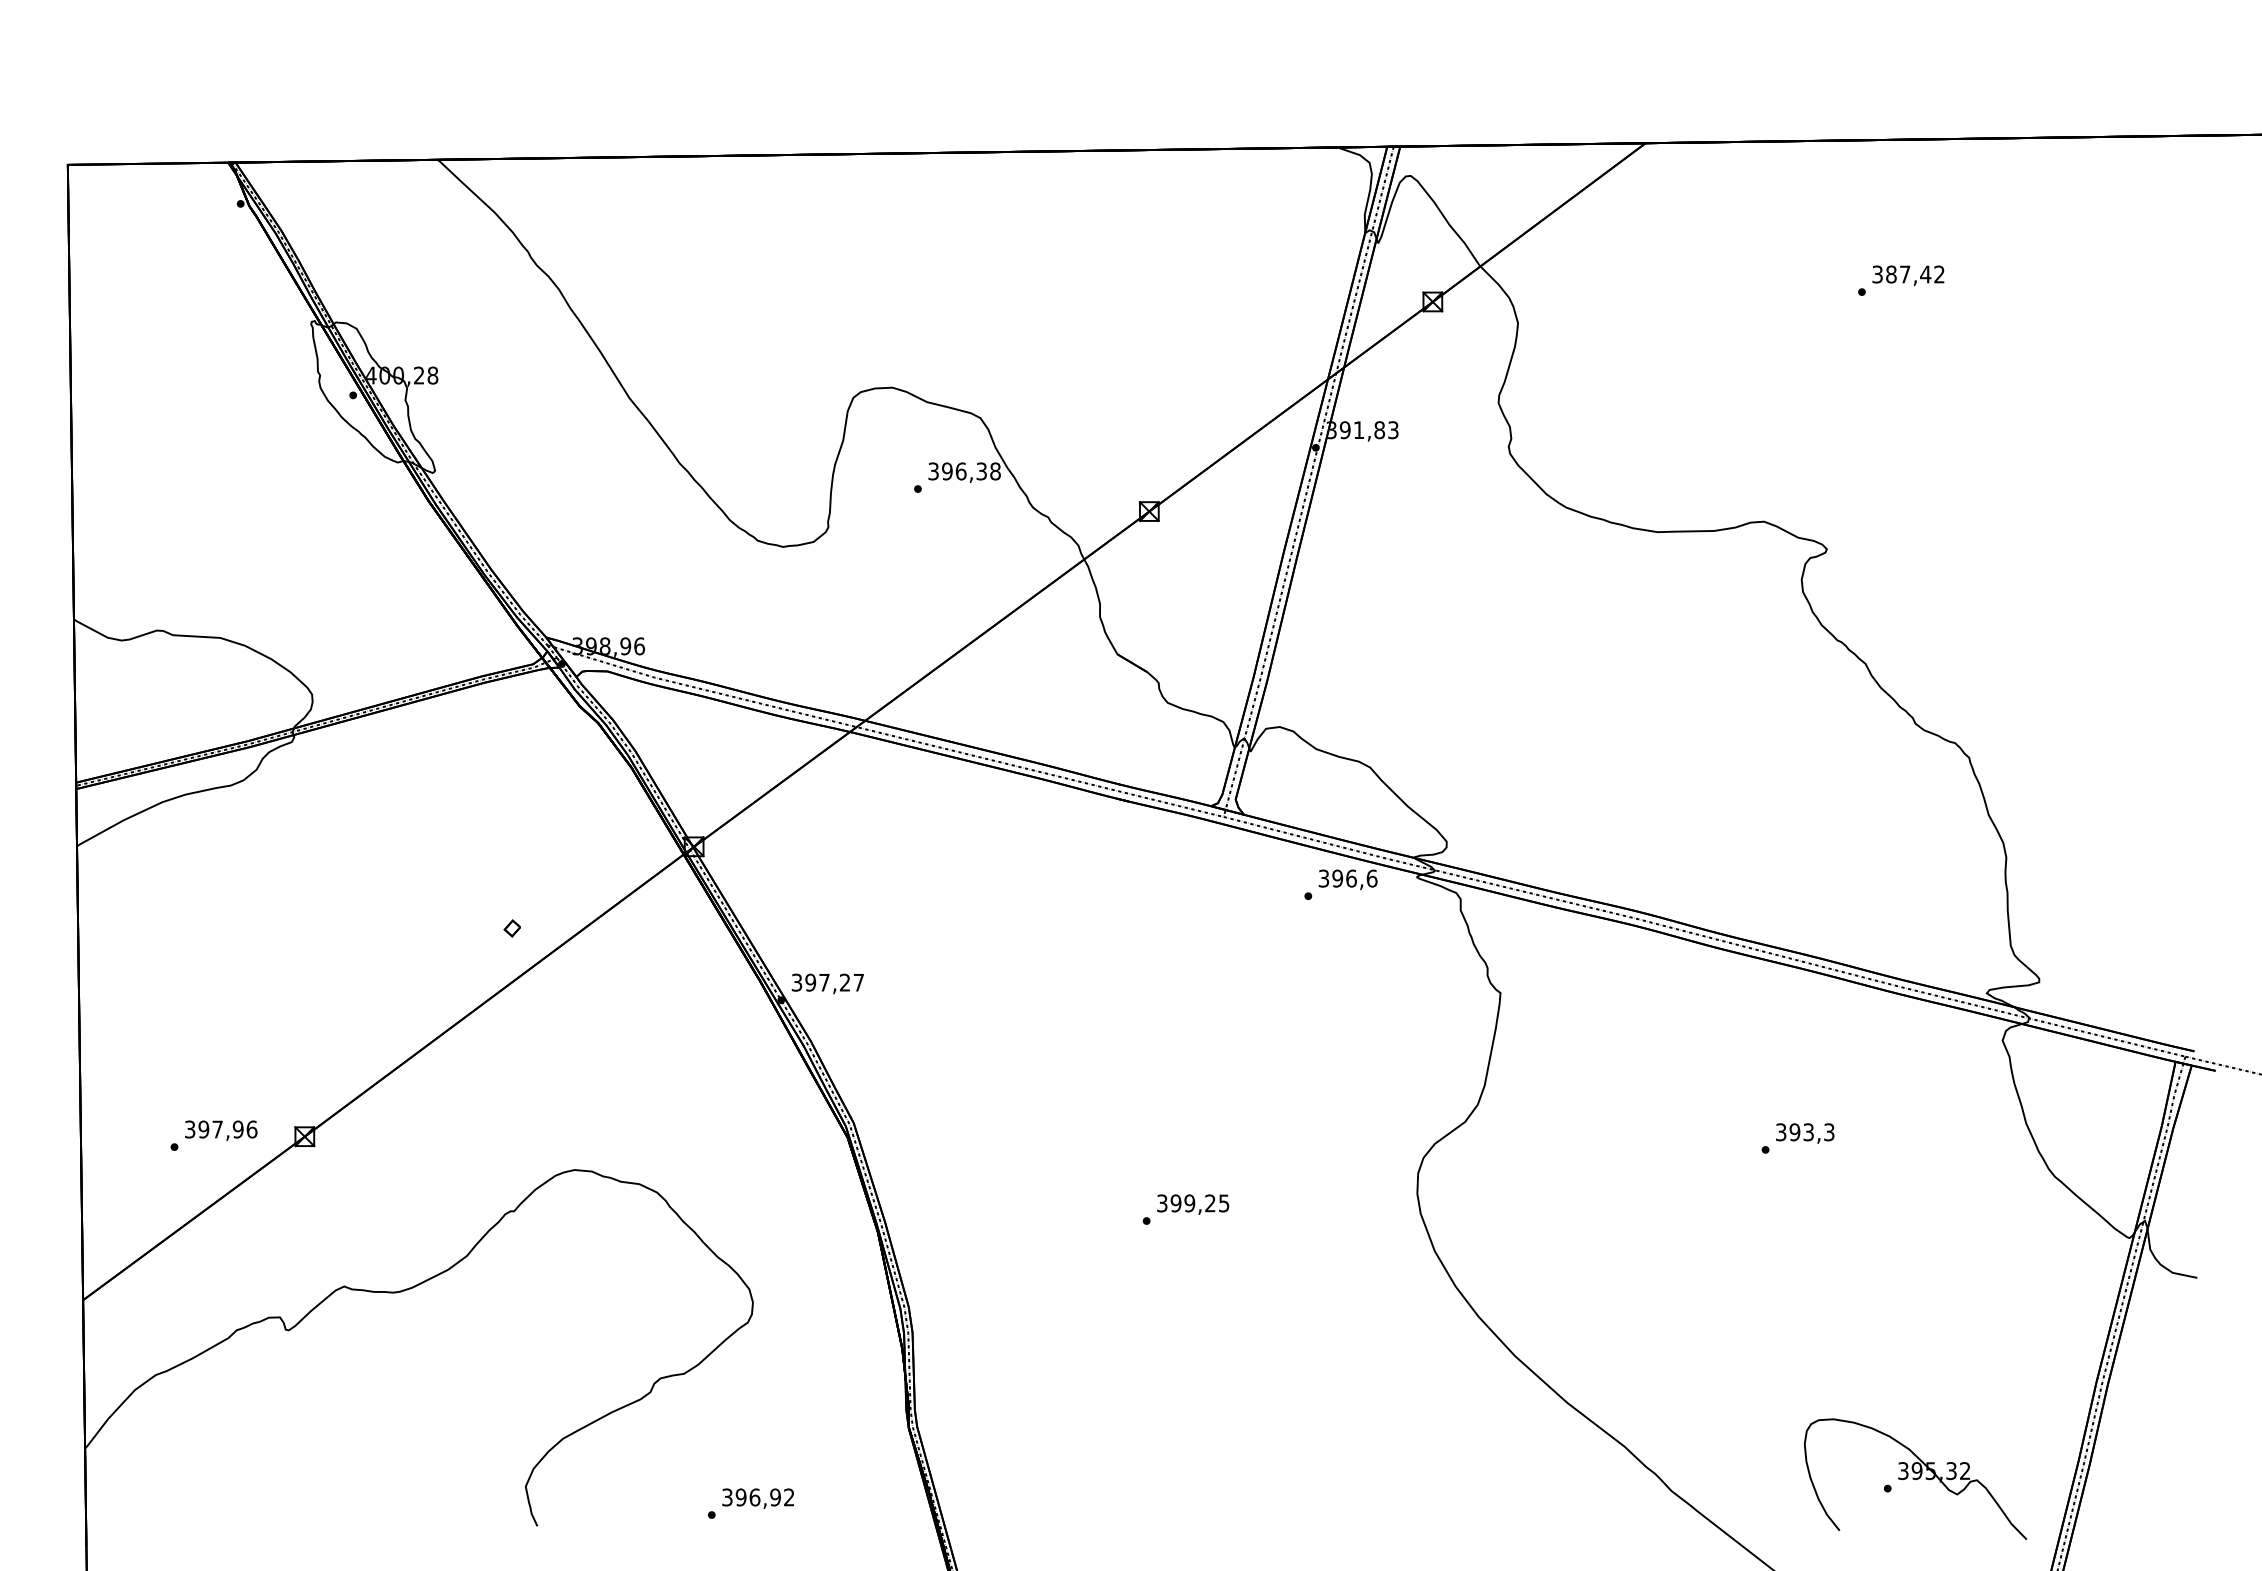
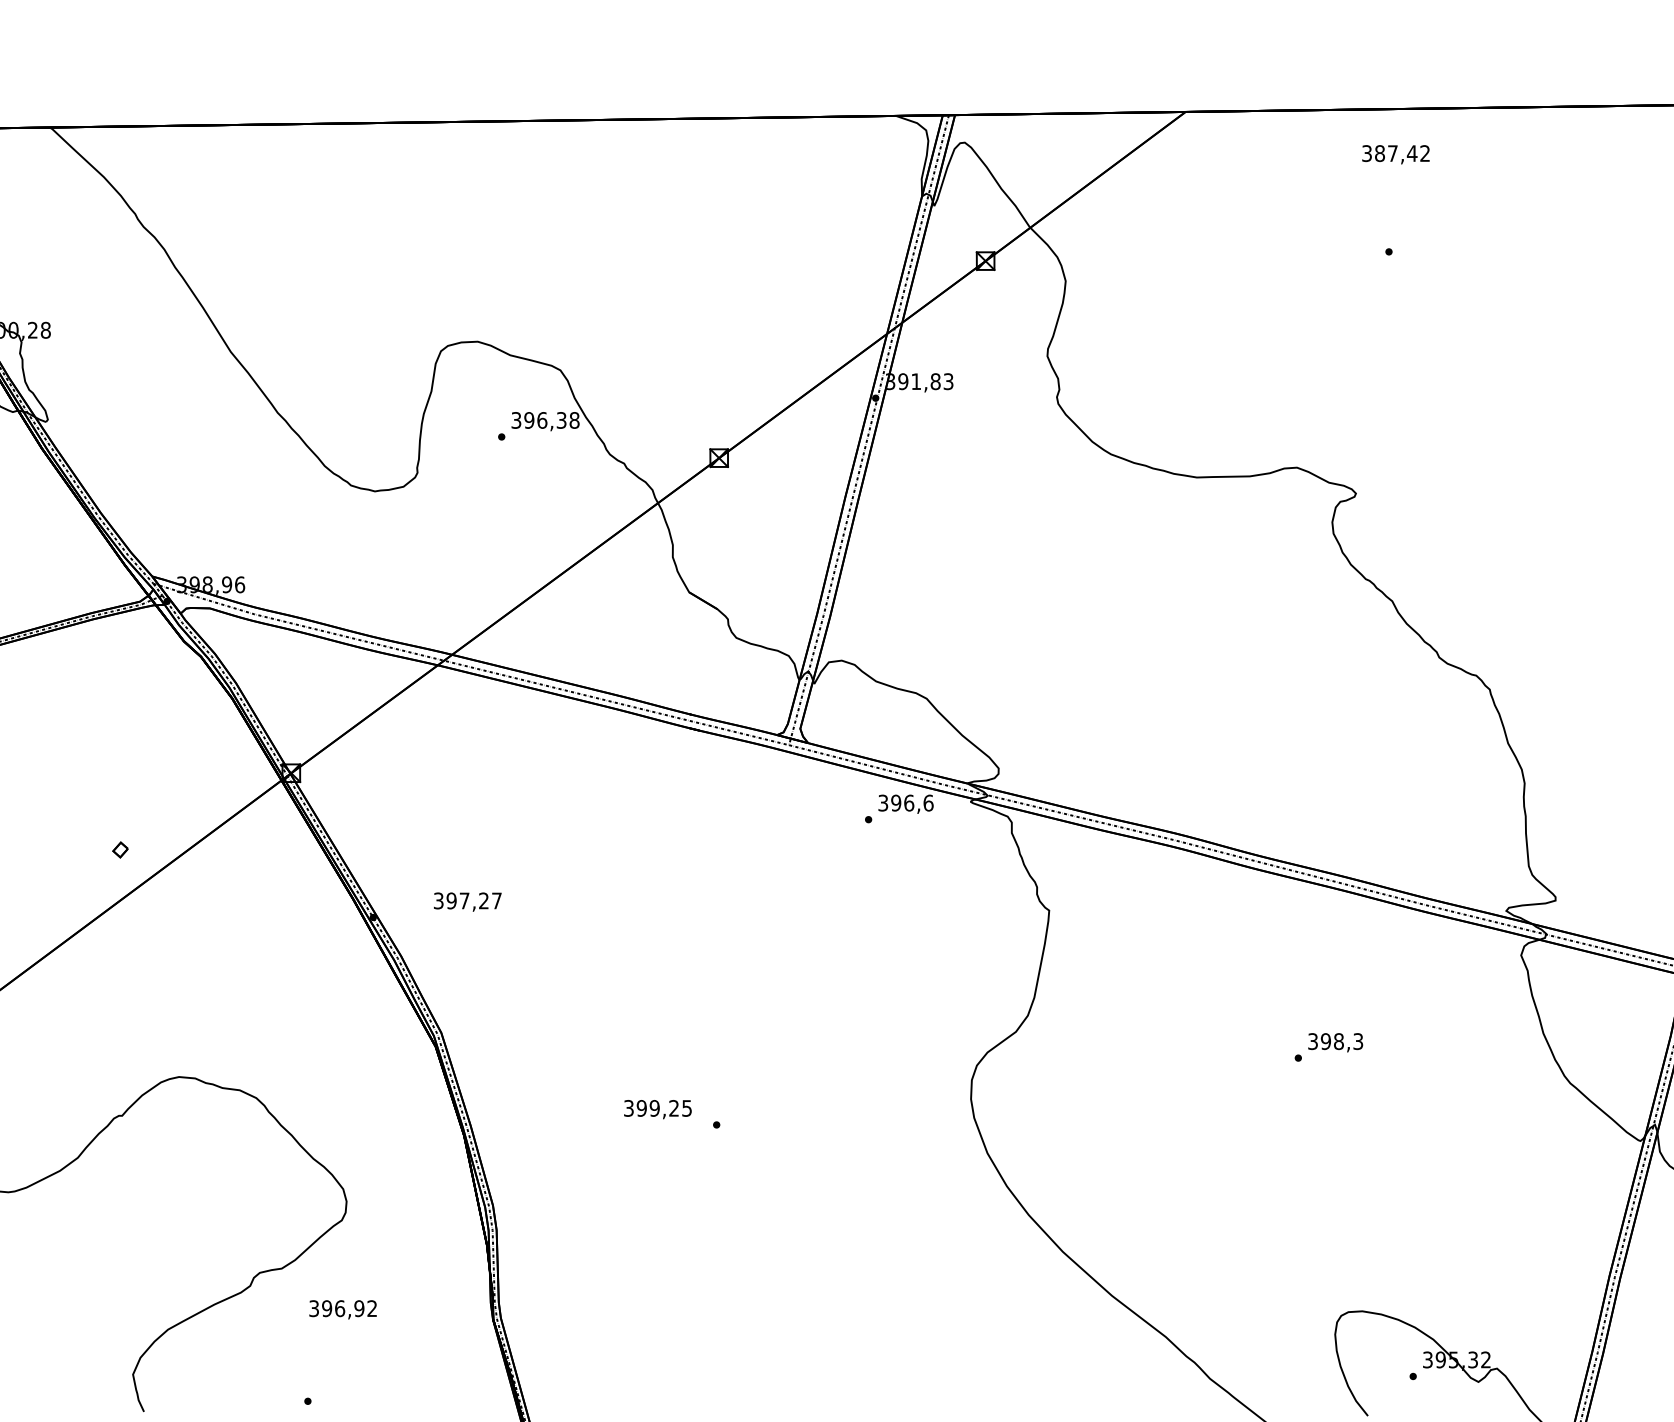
text: (1908, 275) -> (1396, 154), moved
text: (827, 983) -> (467, 901), moved
text: (1808, 1132) -> (1338, 1041), 393,3 -> 398,3
text: (1193, 1204) -> (658, 1109), moved
text: (757, 1498) -> (342, 1309), moved

